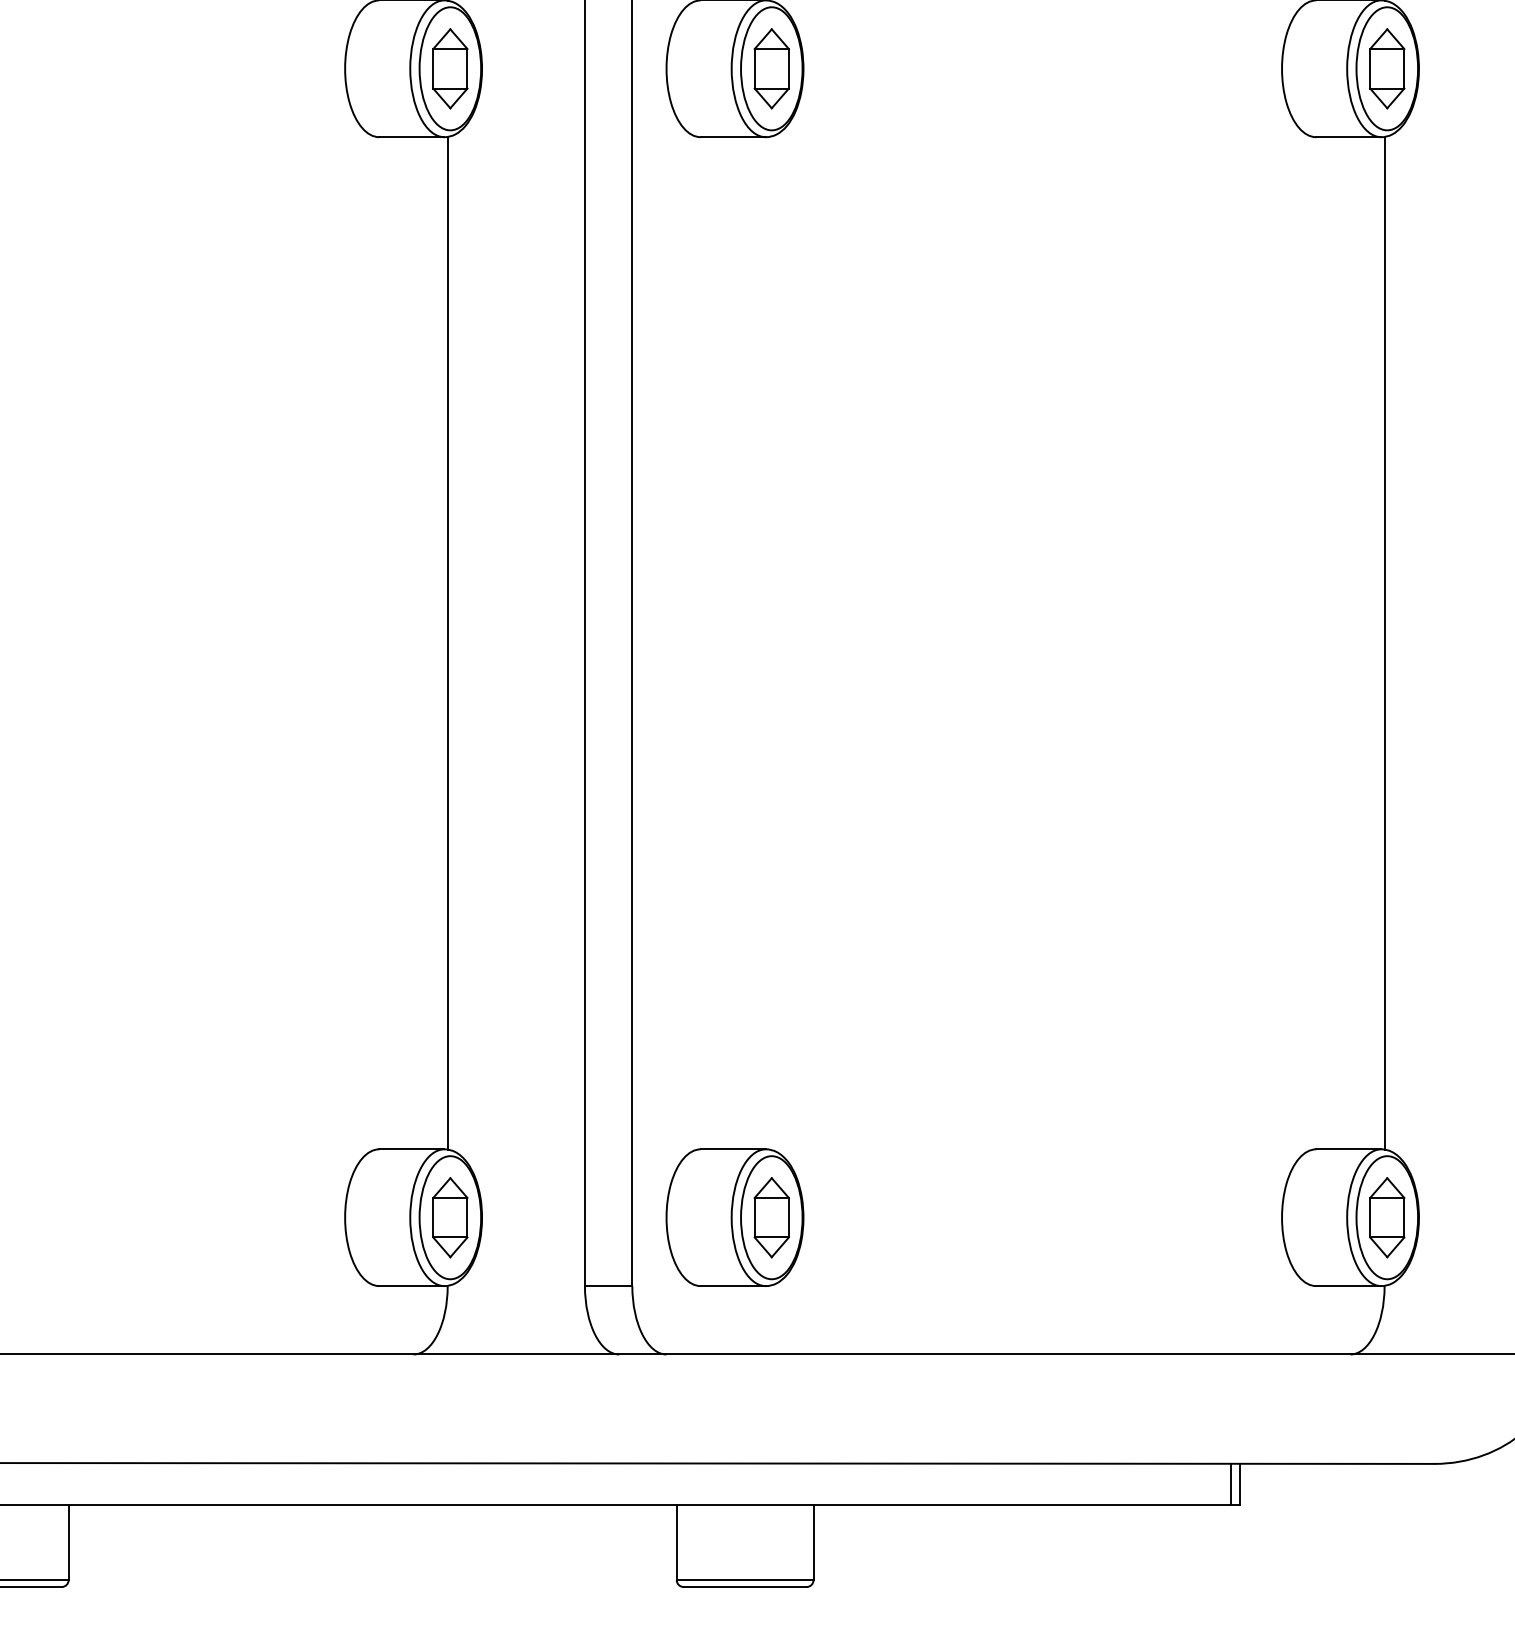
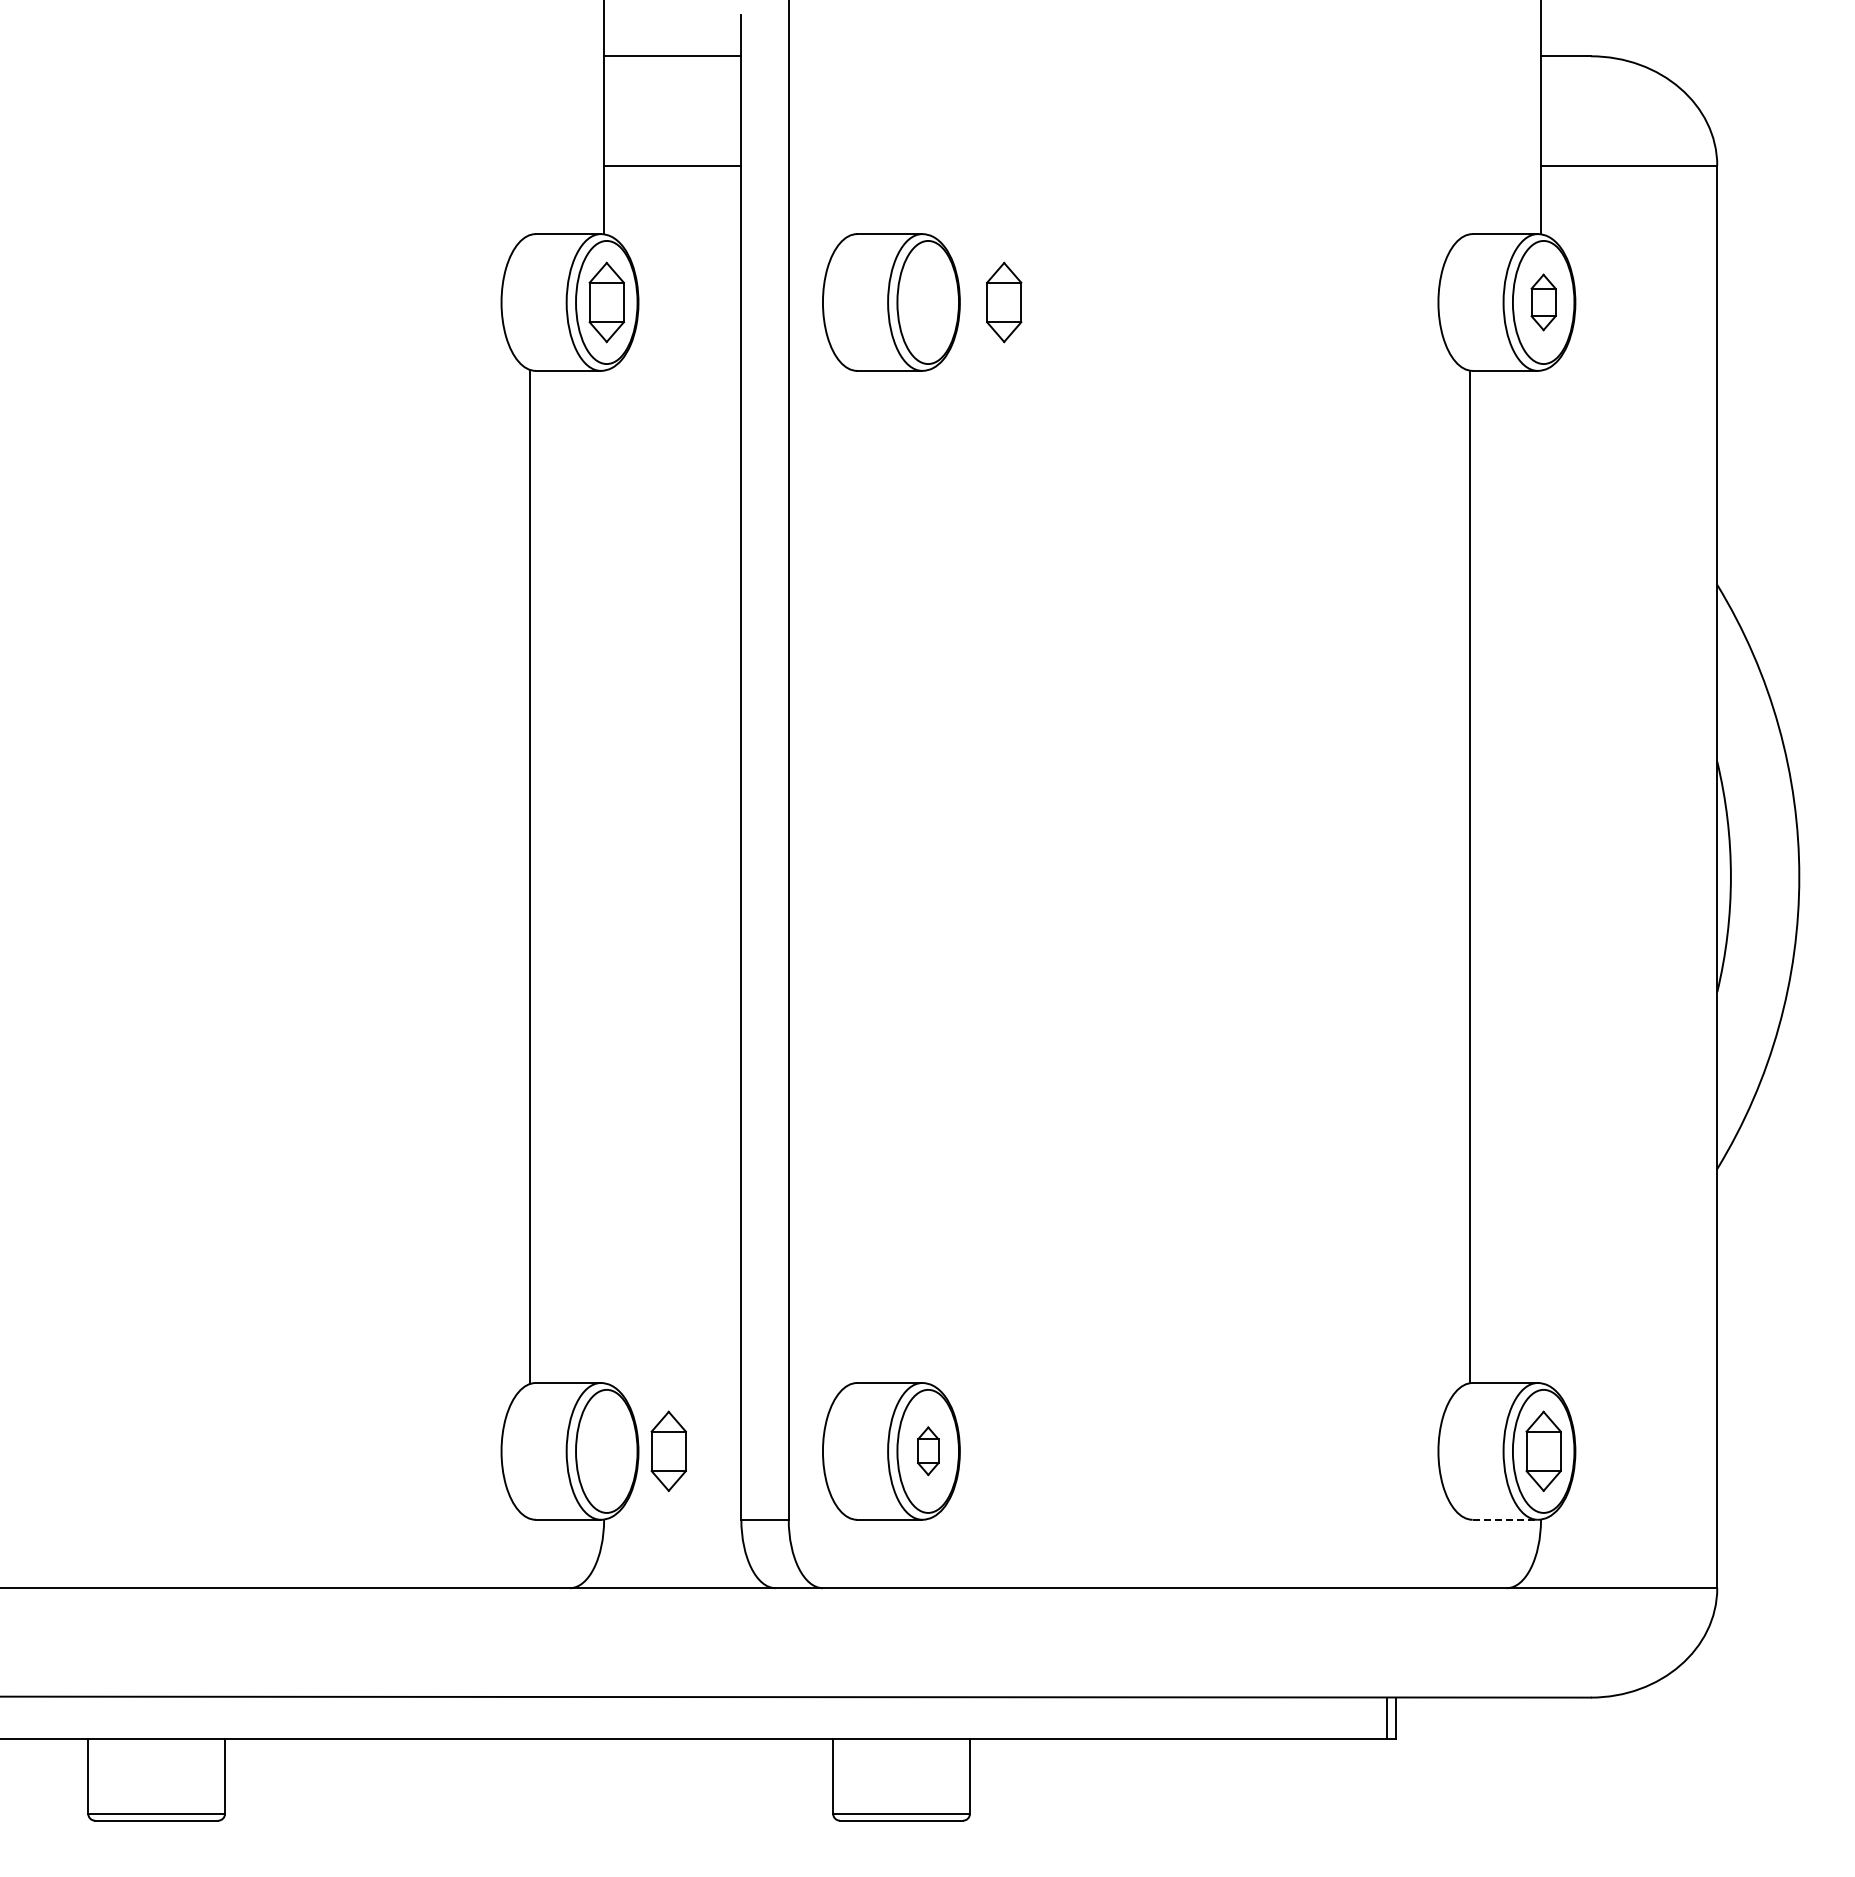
part: (772, 68) -> (1004, 302), moved
part: (1387, 68) -> (1543, 302), size x0.7
line: (448, 642) -> (530, 876), moved
line: (1385, 642) -> (1470, 876), moved
part: (450, 1216) -> (668, 1450), moved
part: (772, 1216) -> (928, 1450), size x0.6
line: (1349, 1285) -> (1505, 1519), solid -> dashed

